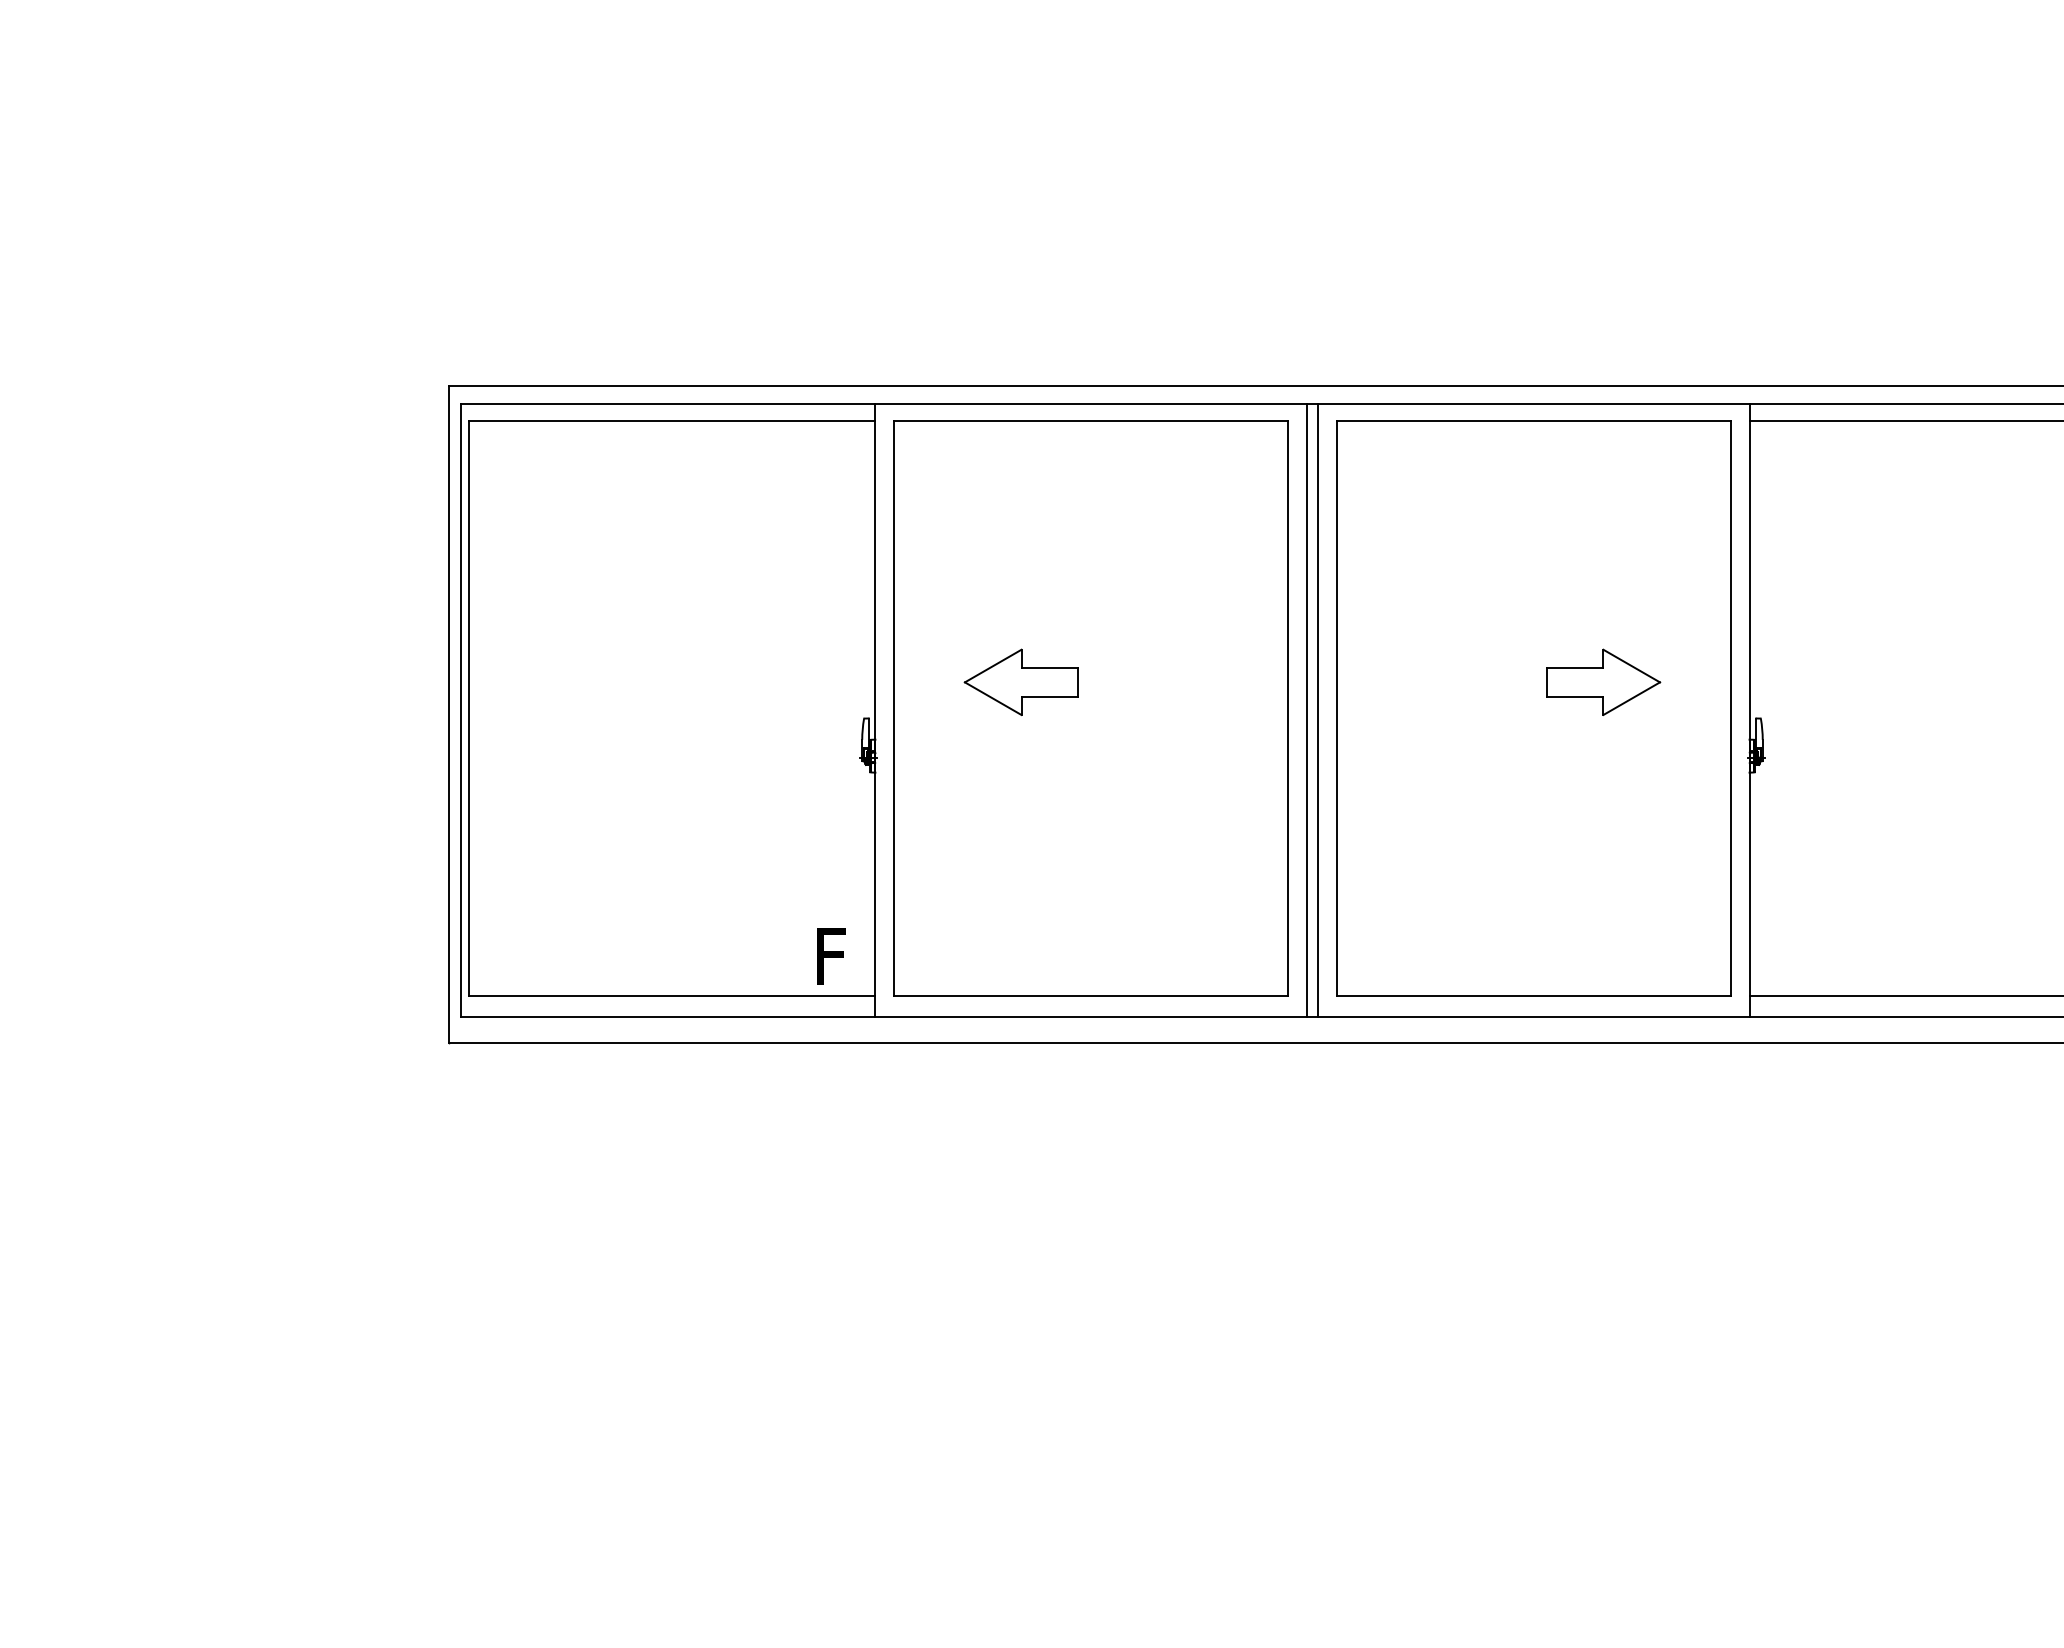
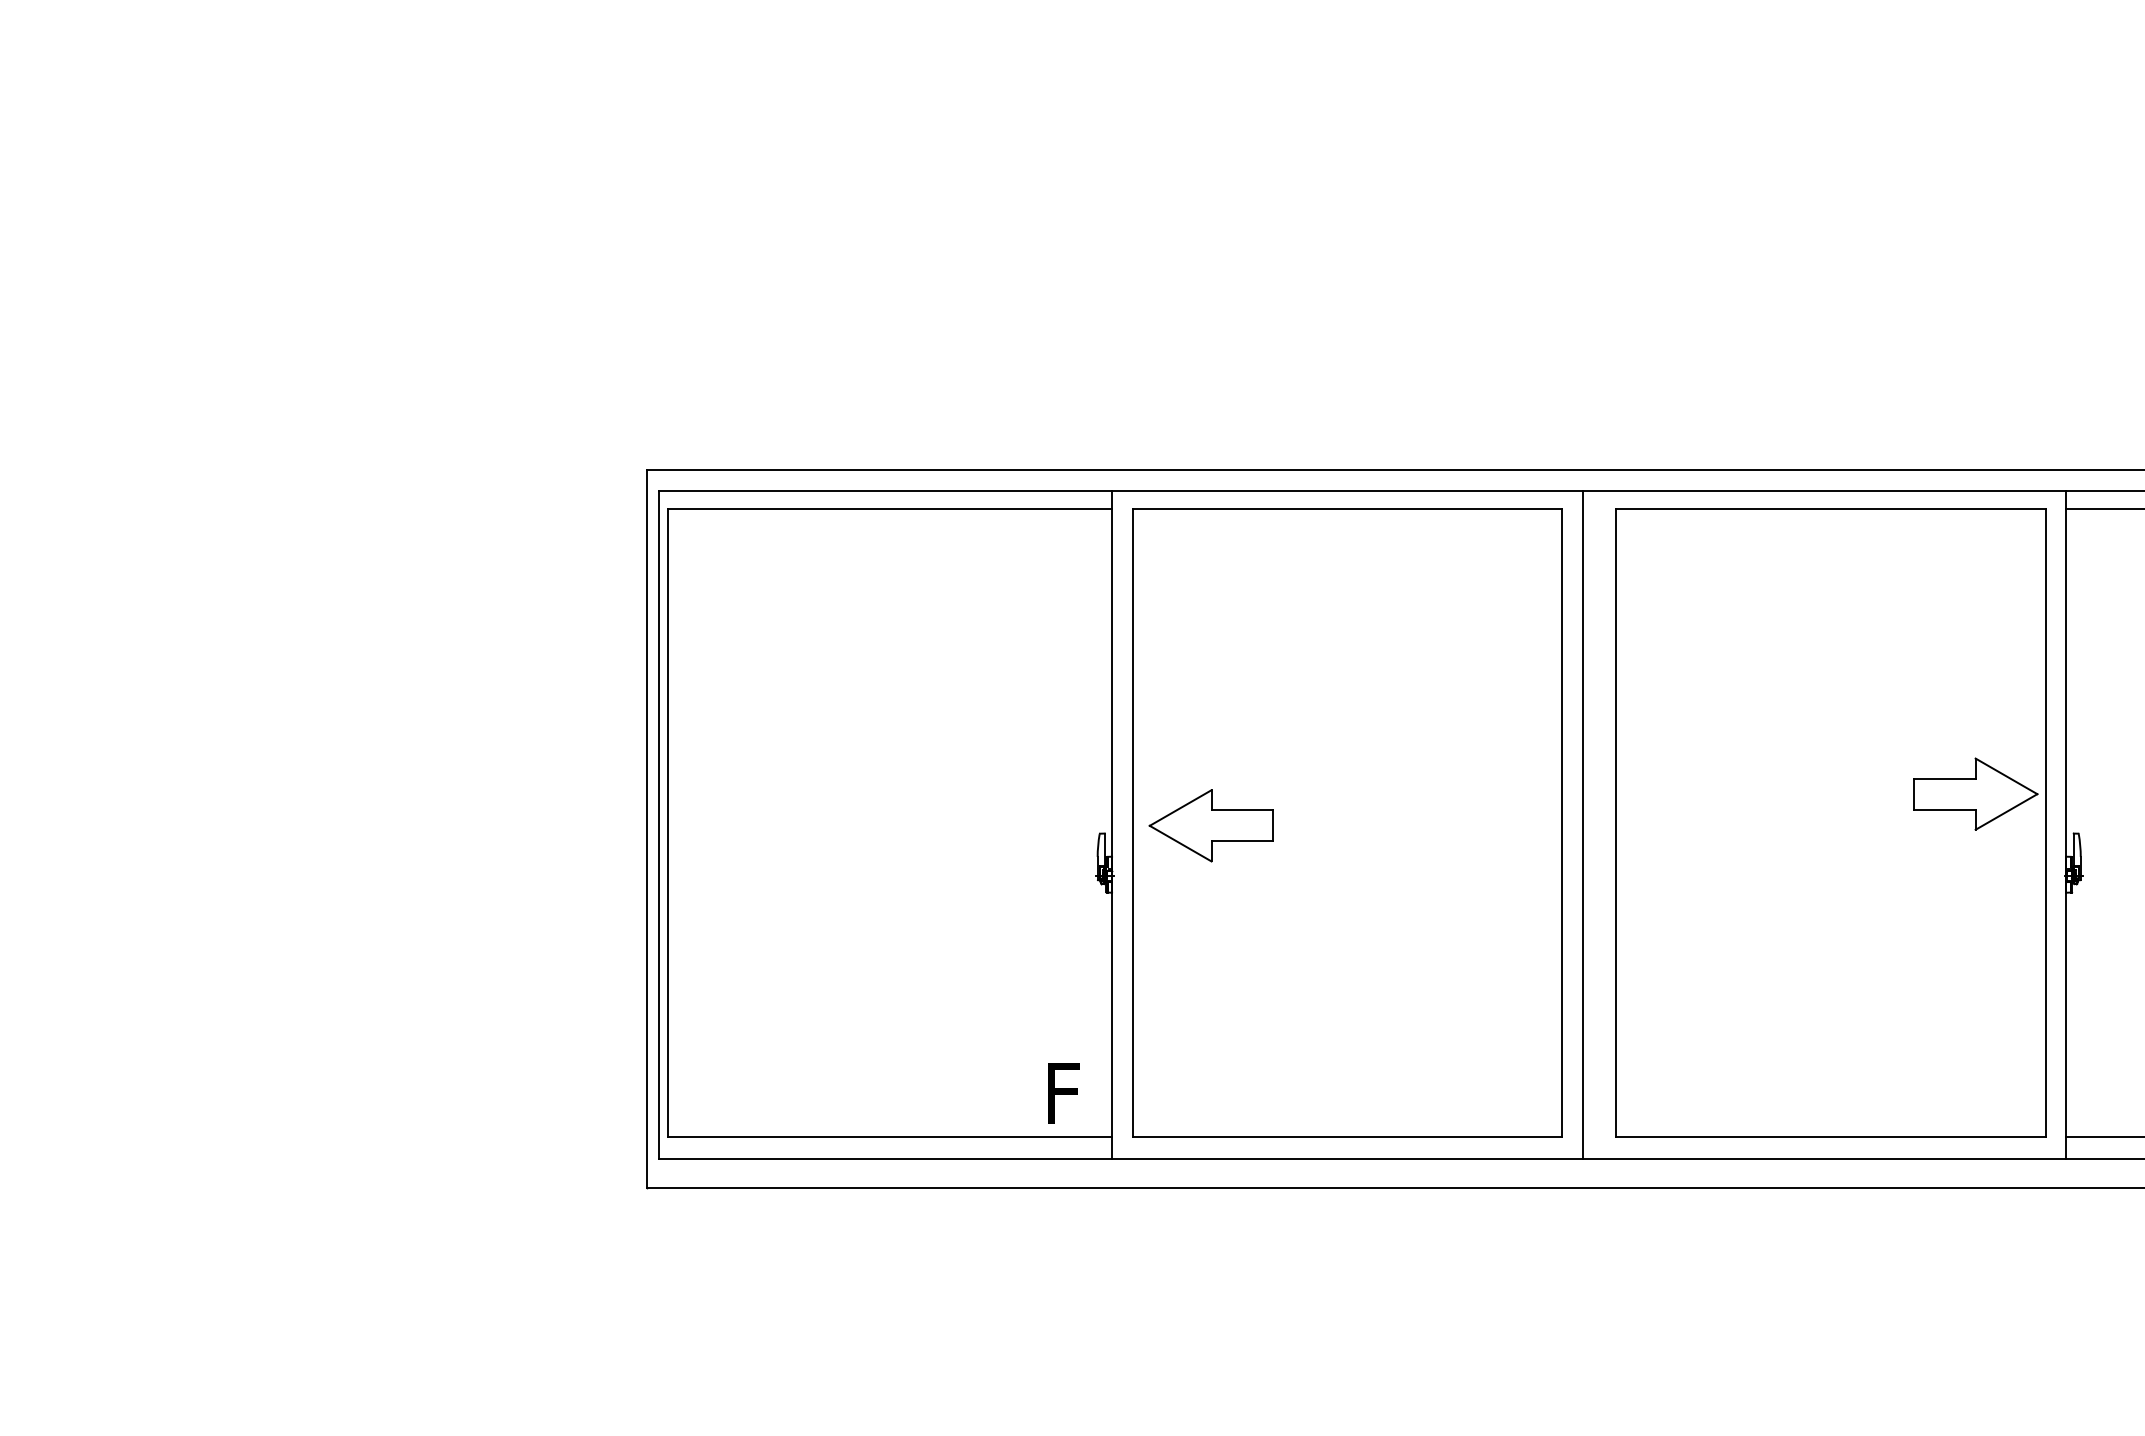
part: (1020, 681) -> (1210, 824), moved
part: (1603, 681) -> (1975, 793), moved
line: (1318, 710) -> (1595, 824), removed

